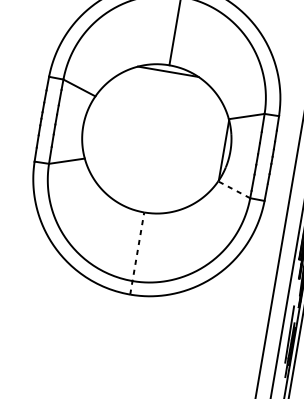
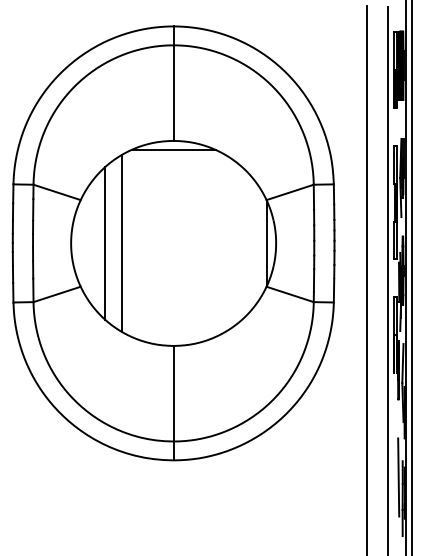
line: (107, 130) -> (105, 243), added
line: (120, 132) -> (122, 243), added
line: (234, 189) -> (290, 294), dashed -> solid
line: (137, 253) -> (173, 402), dashed -> solid

